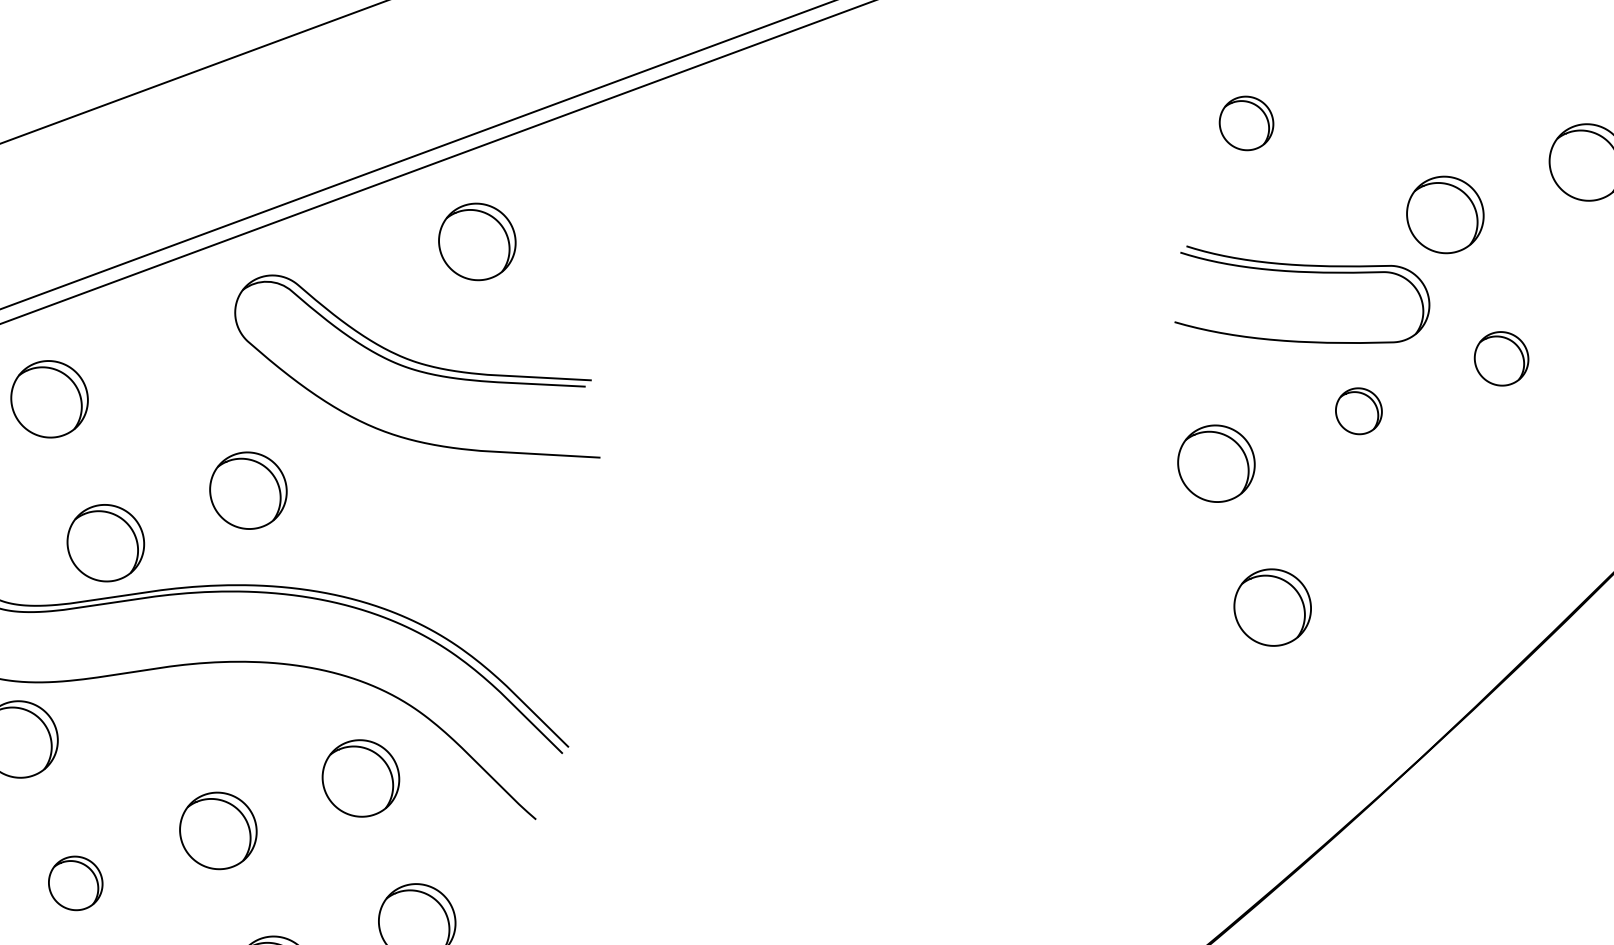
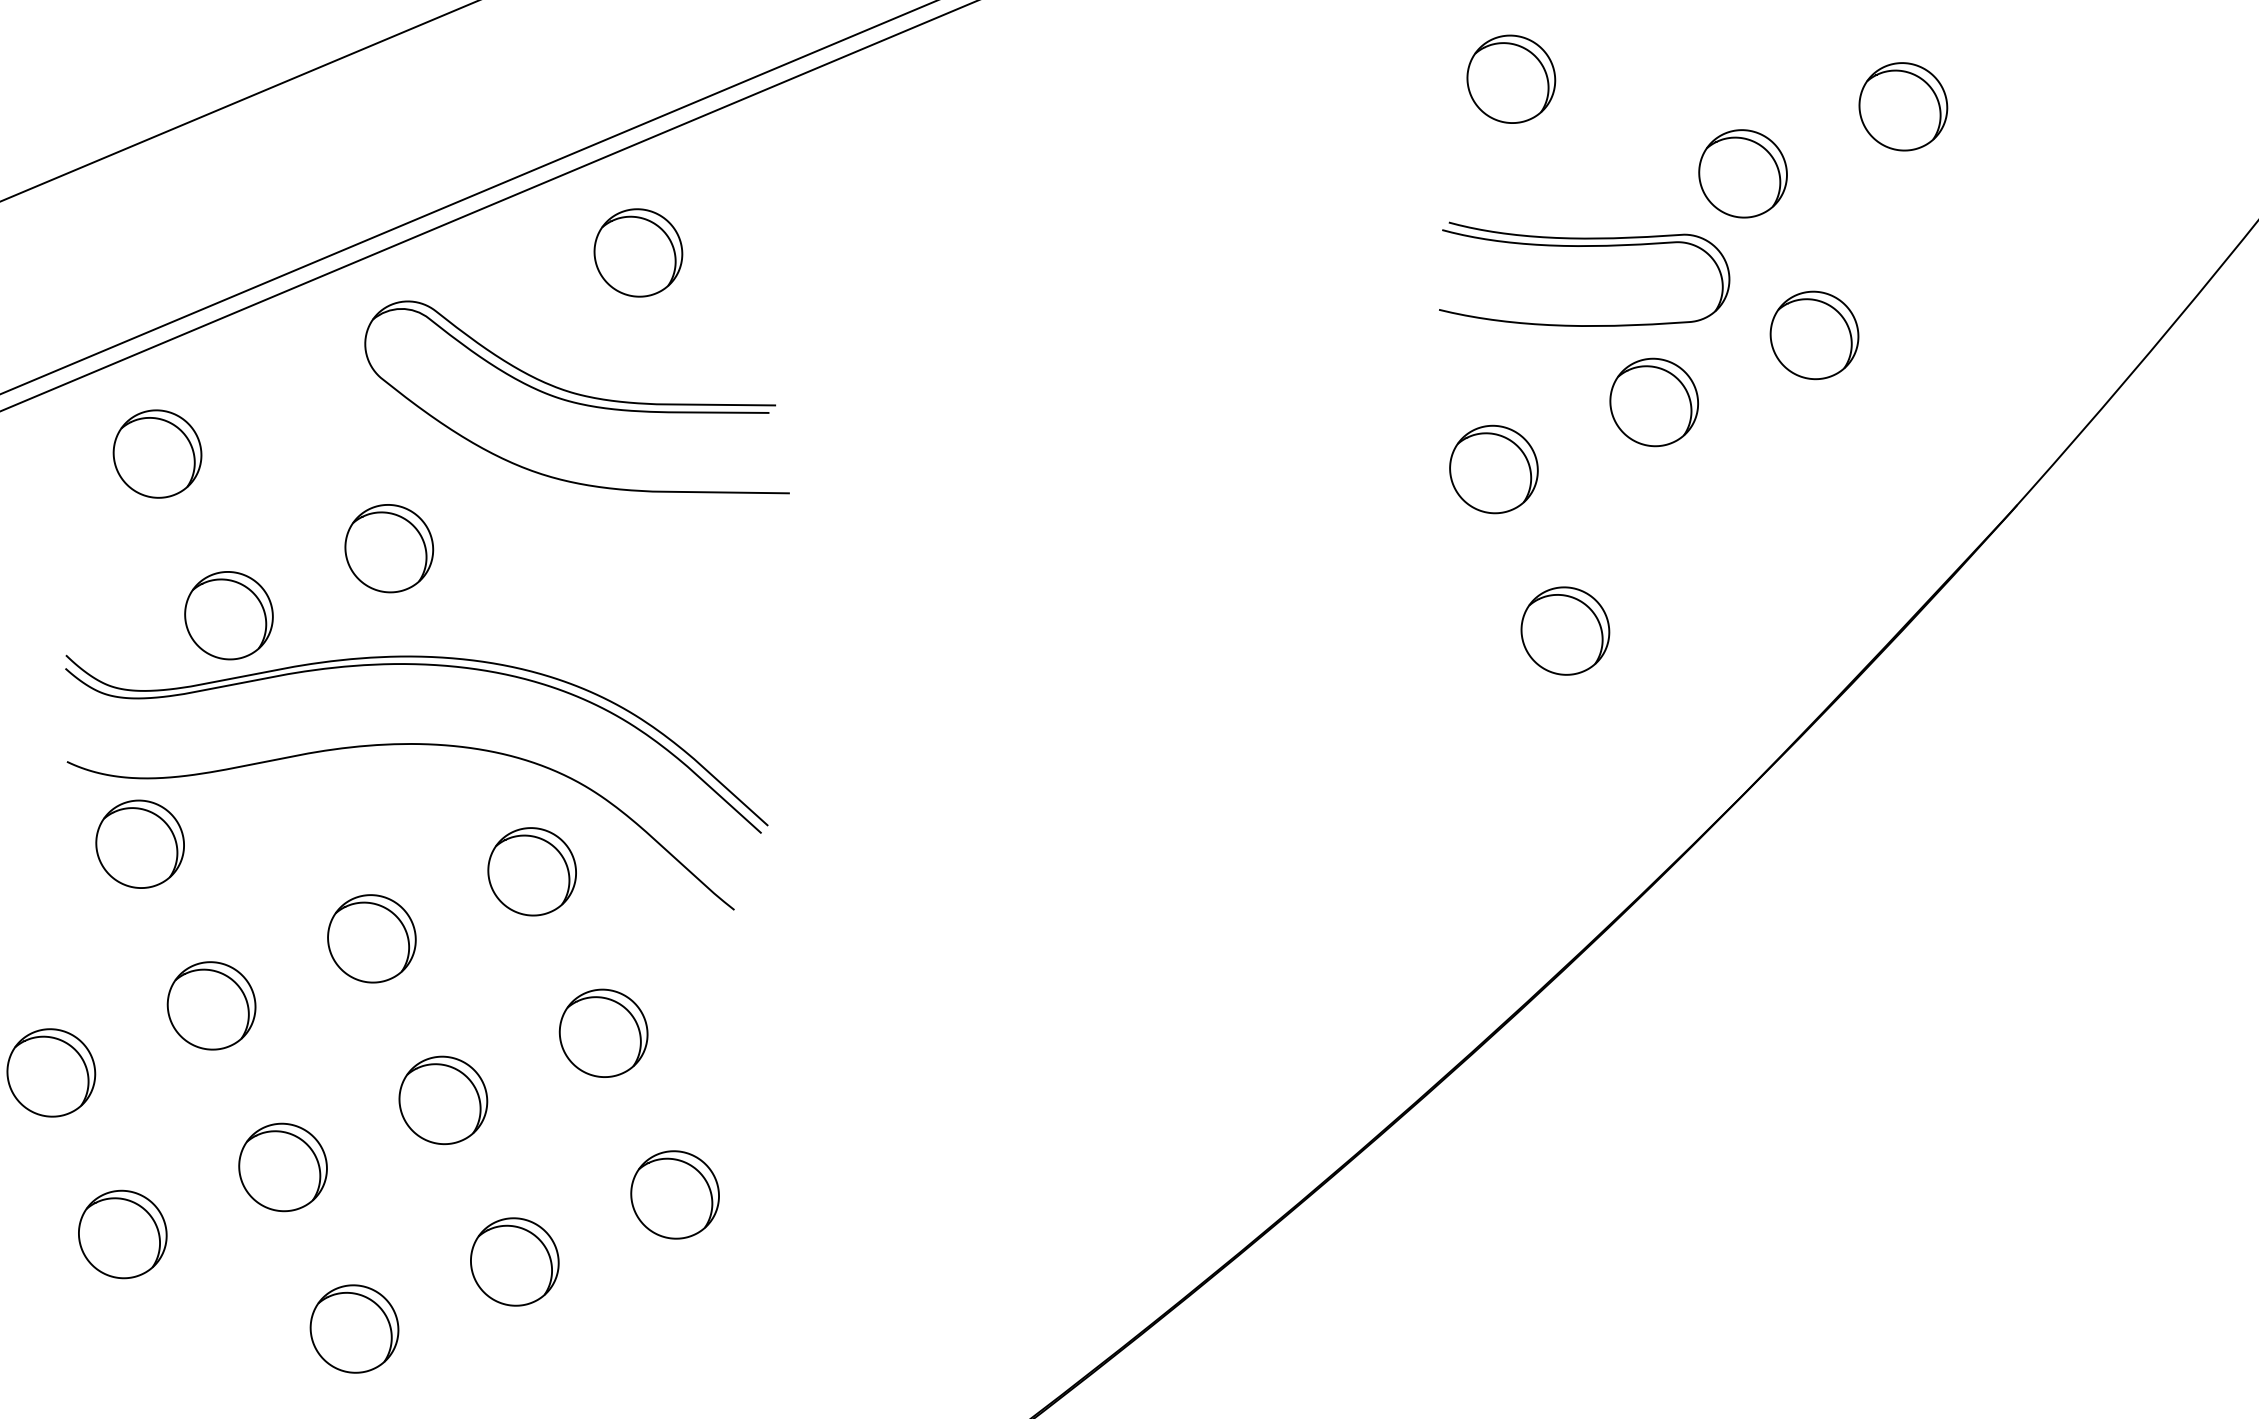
part: (1246, 122) -> (1511, 78), size x1.43
part: (1501, 358) -> (1814, 335), size x1.43
part: (1358, 411) -> (1653, 402), size x1.67
part: (75, 883) -> (211, 1005), size x1.43

